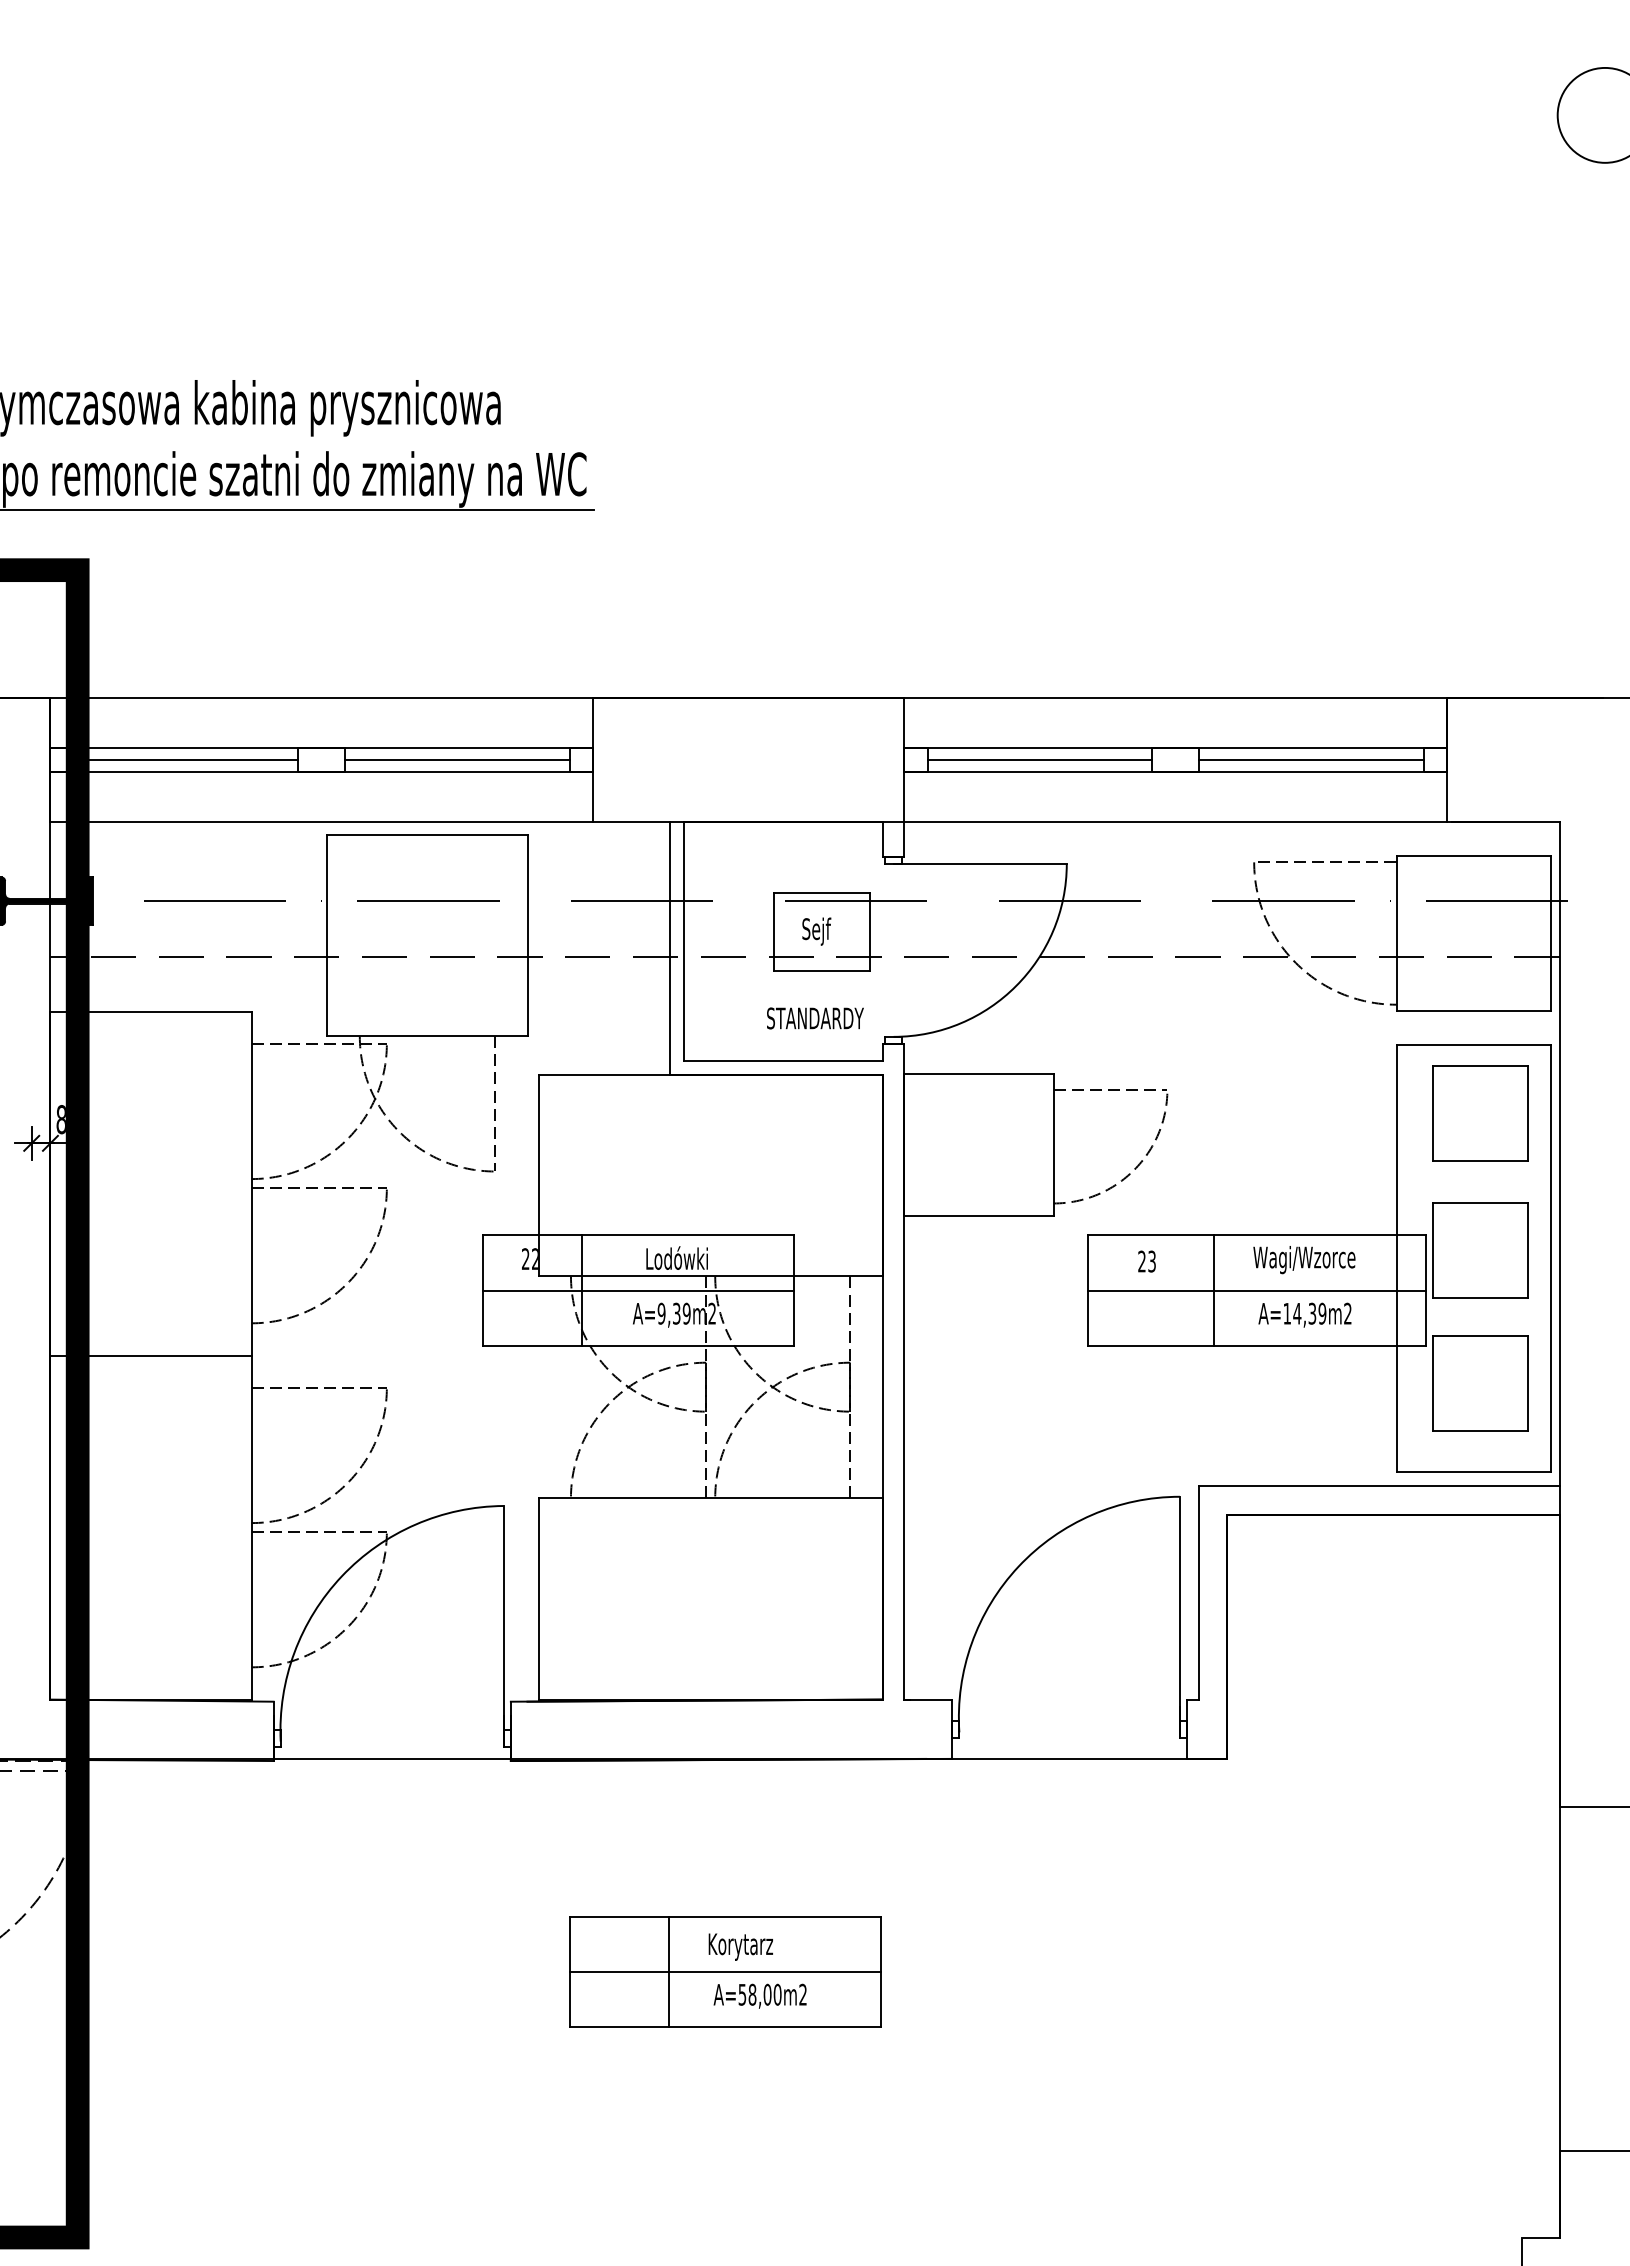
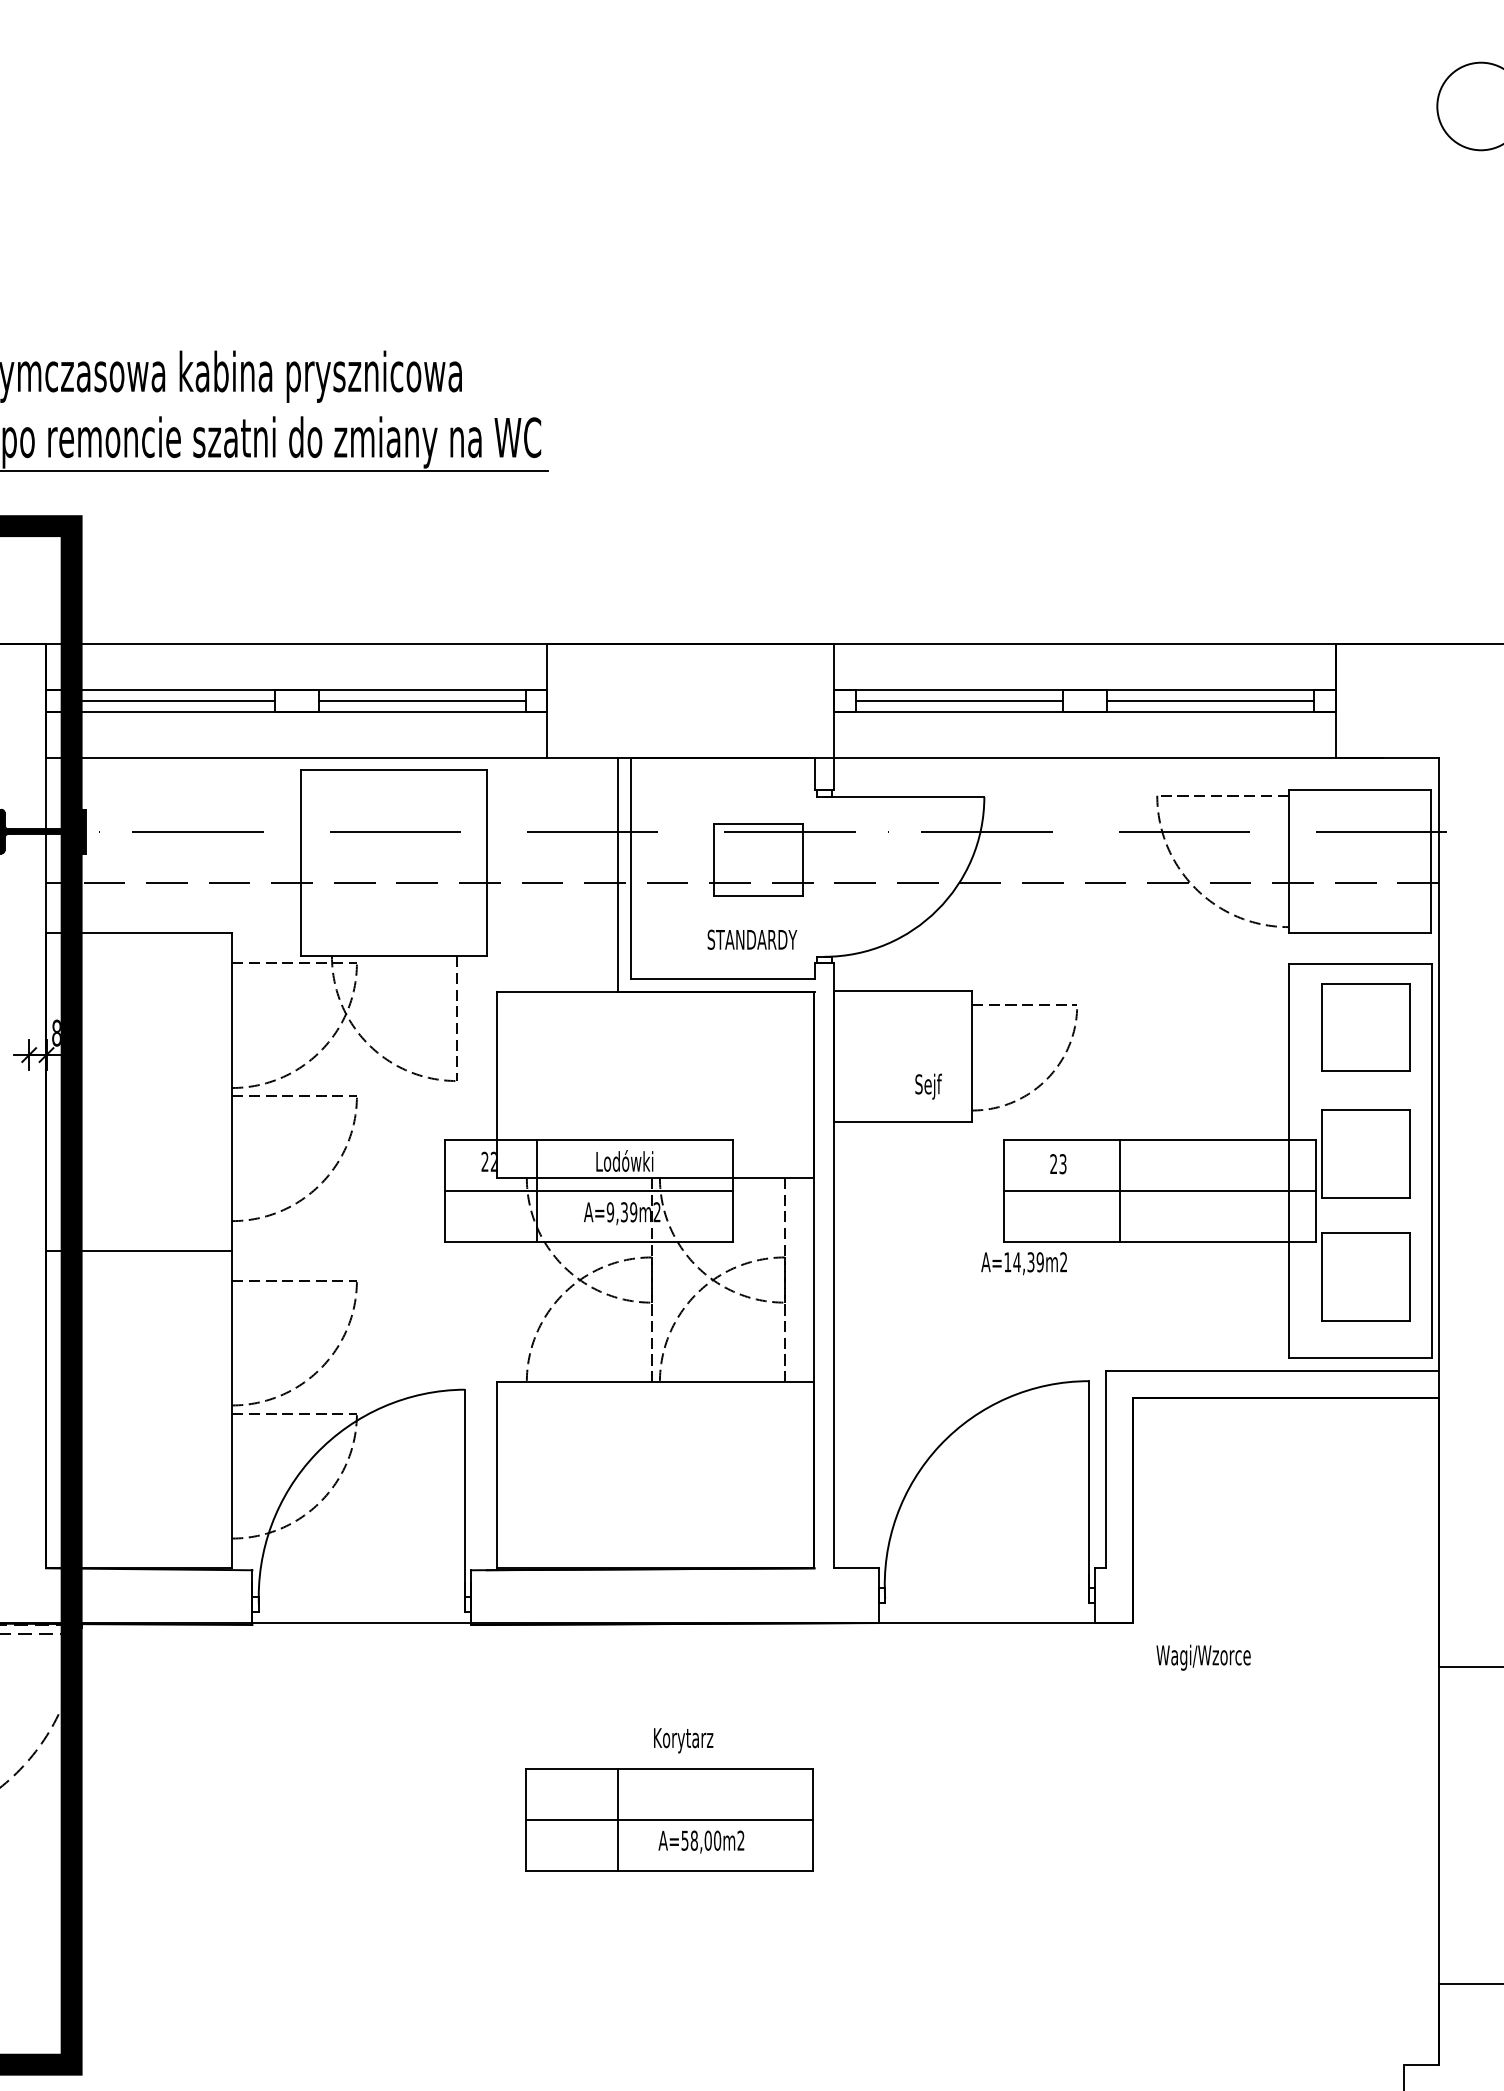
text: (816, 931) -> (928, 1086), moved
text: (1304, 1259) -> (1203, 1657), moved
text: (1304, 1315) -> (1023, 1263), moved
text: (740, 1946) -> (683, 1740), moved

